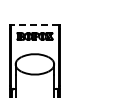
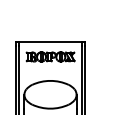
line: (34, 25) -> (49, 42), dashed -> solid

